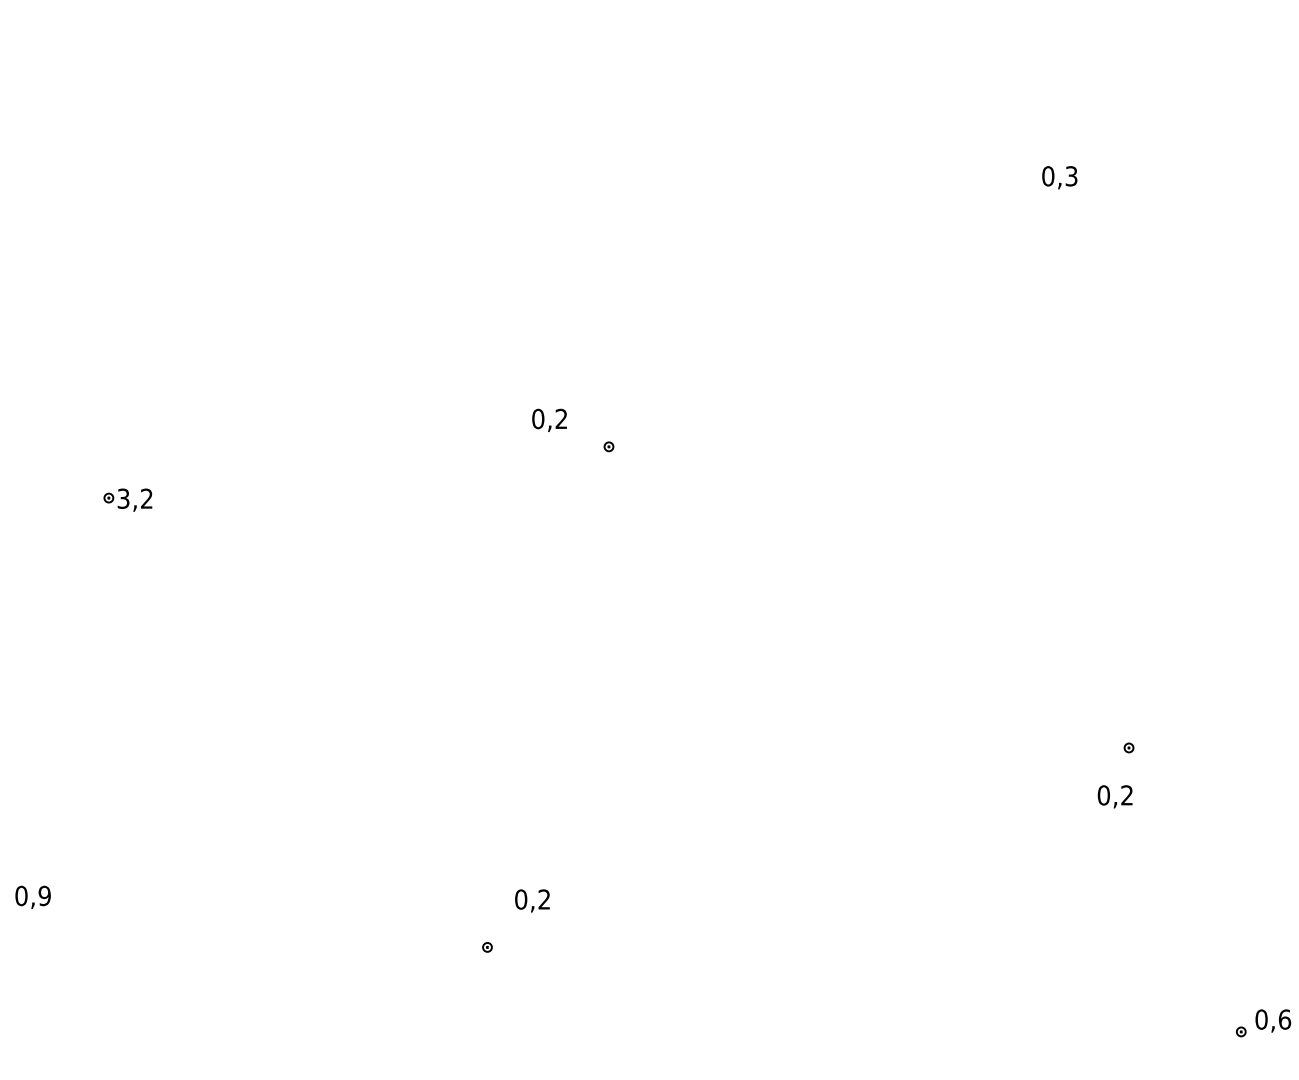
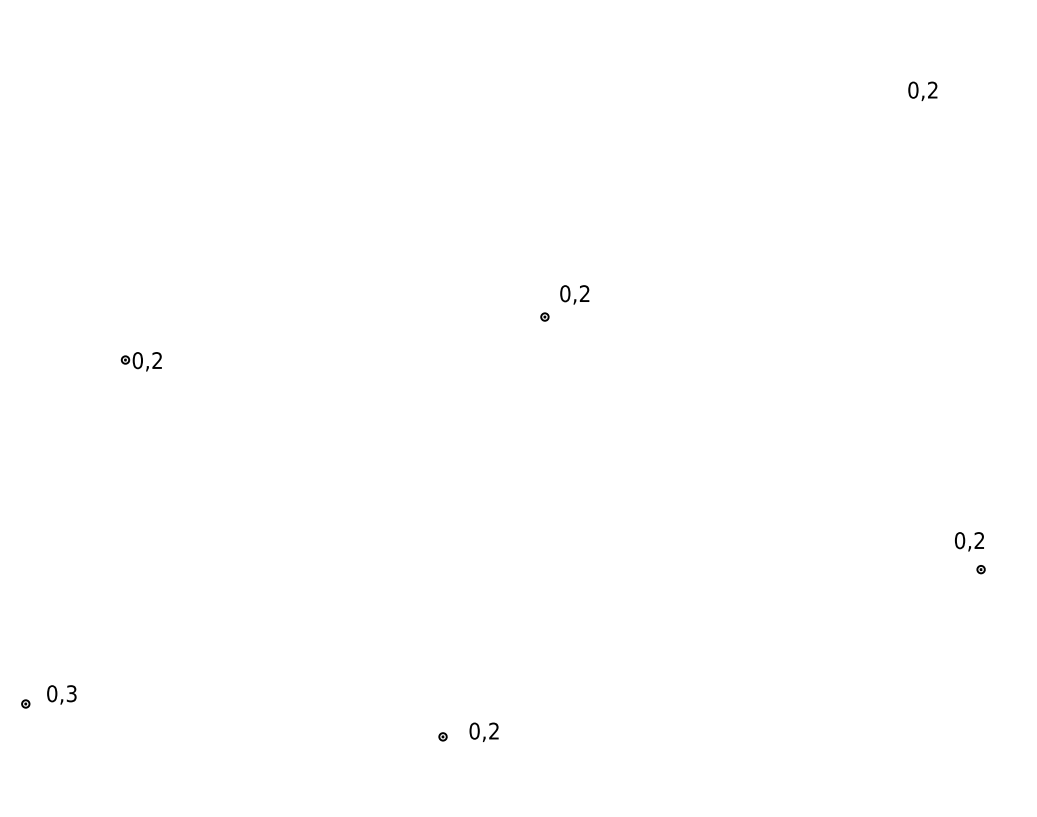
text: (1071, 176) -> (932, 90), 0,3 -> 0,2
text: (549, 419) -> (574, 294), moved
text: (123, 498) -> (137, 360), 3,2 -> 0,2
text: (1114, 796) -> (968, 541), moved
text: (44, 895) -> (71, 693), 0,9 -> 0,3
text: (532, 900) -> (484, 731), moved

